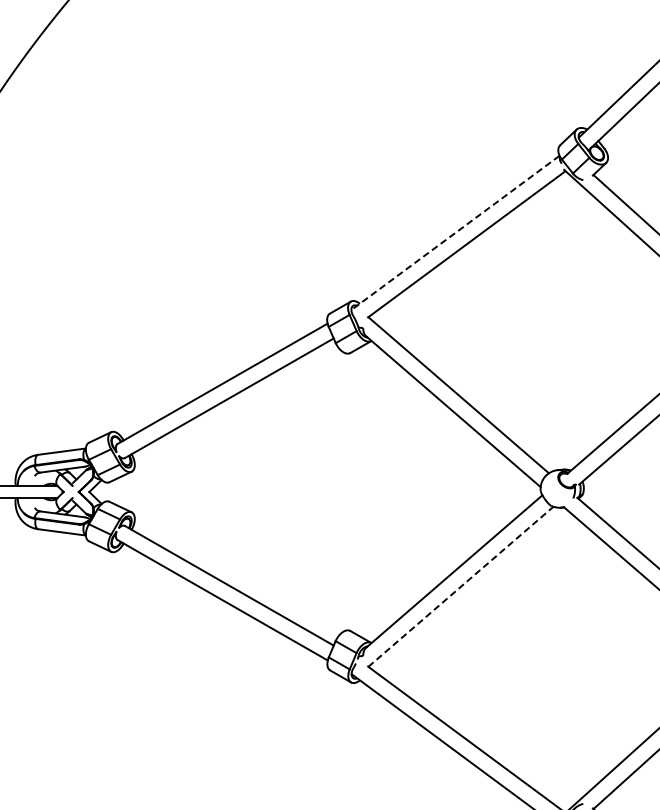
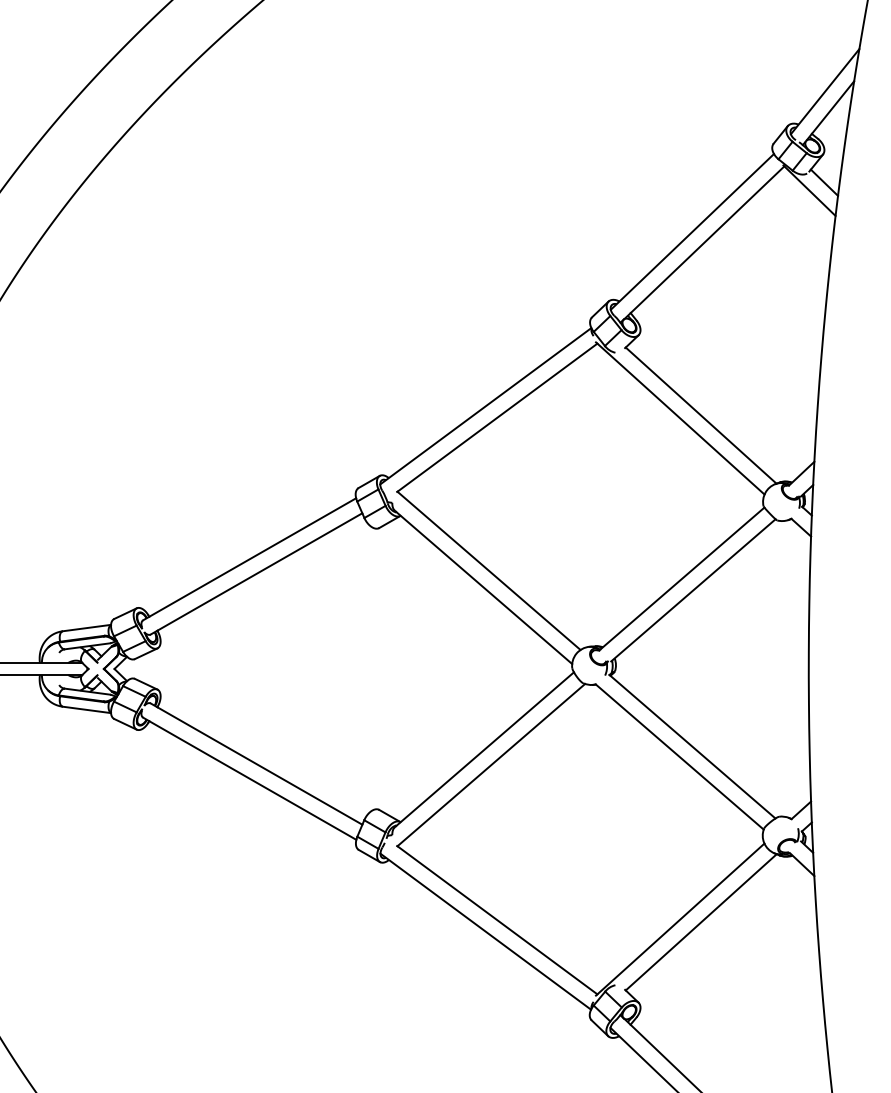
line: (455, 233) -> (485, 406), dashed -> solid
line: (461, 586) -> (491, 764), dashed -> solid

